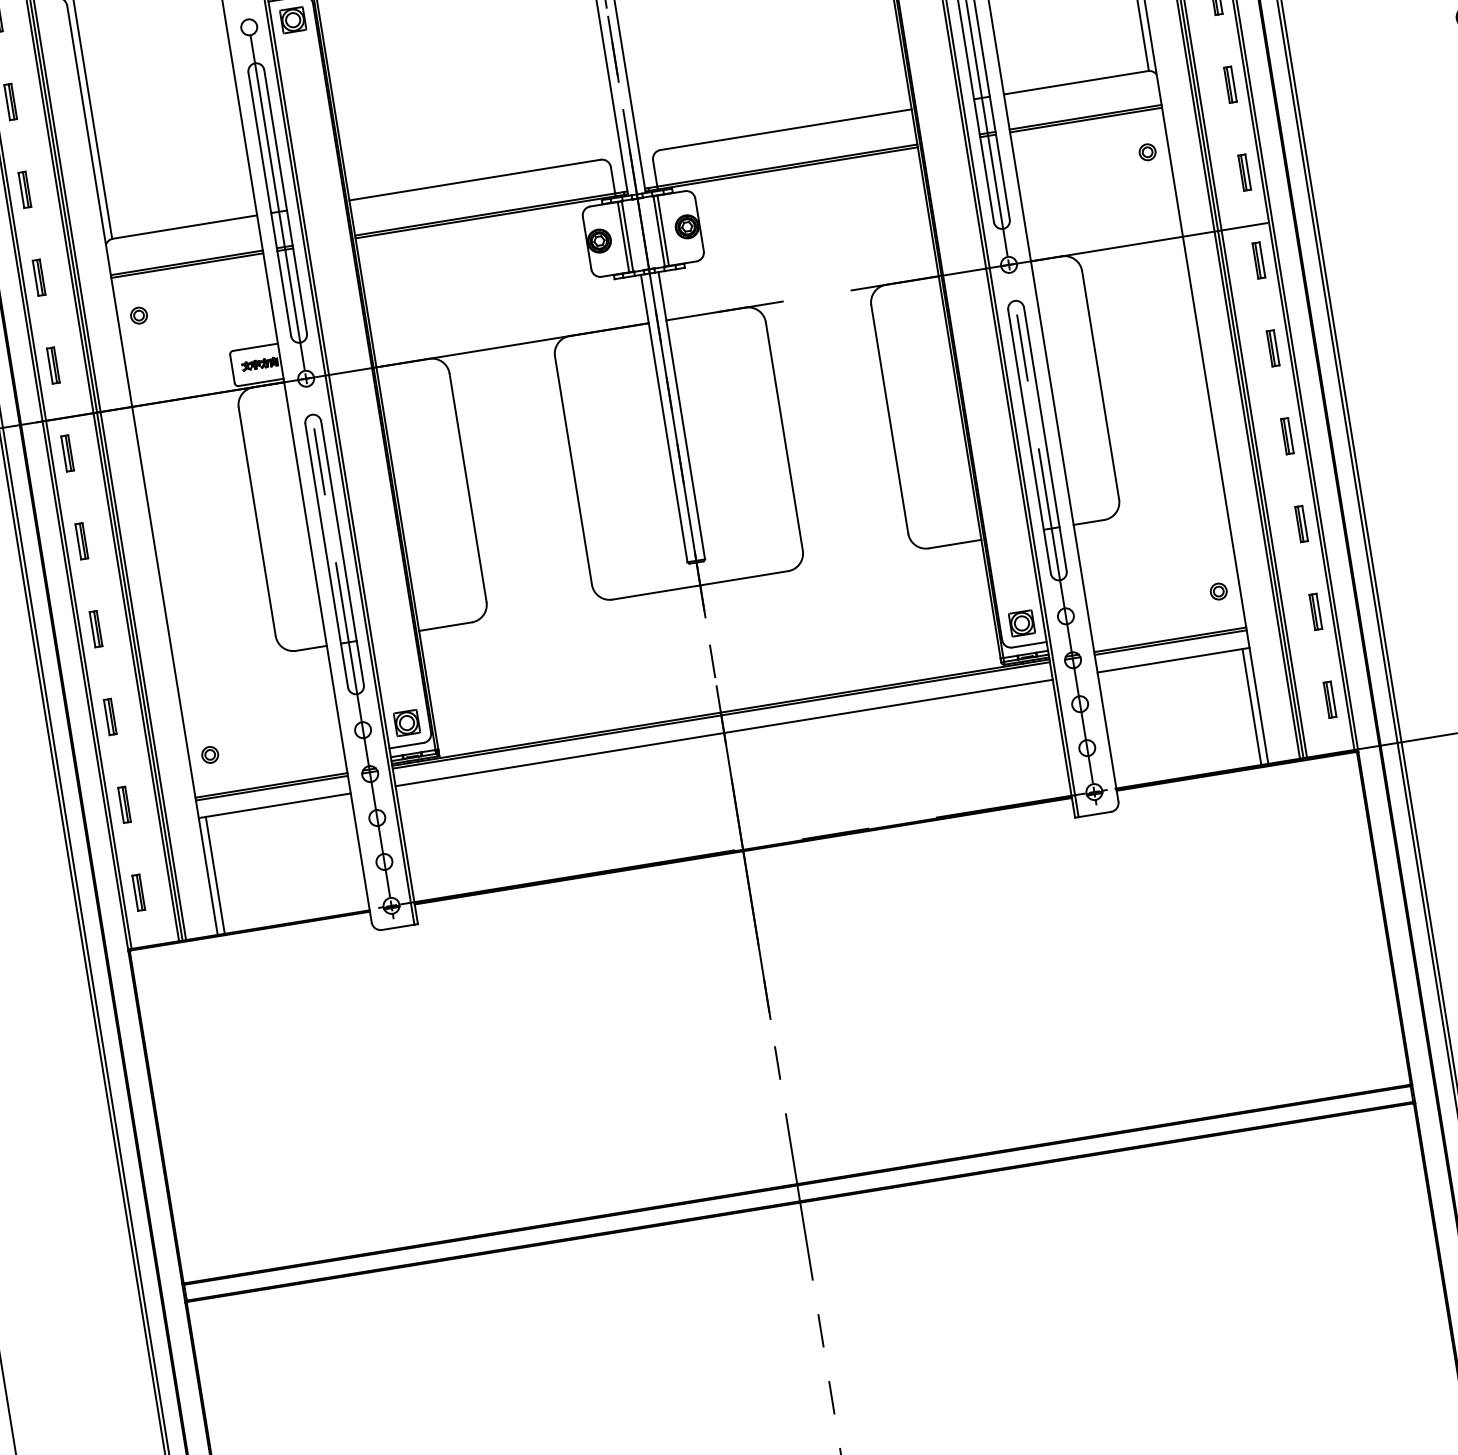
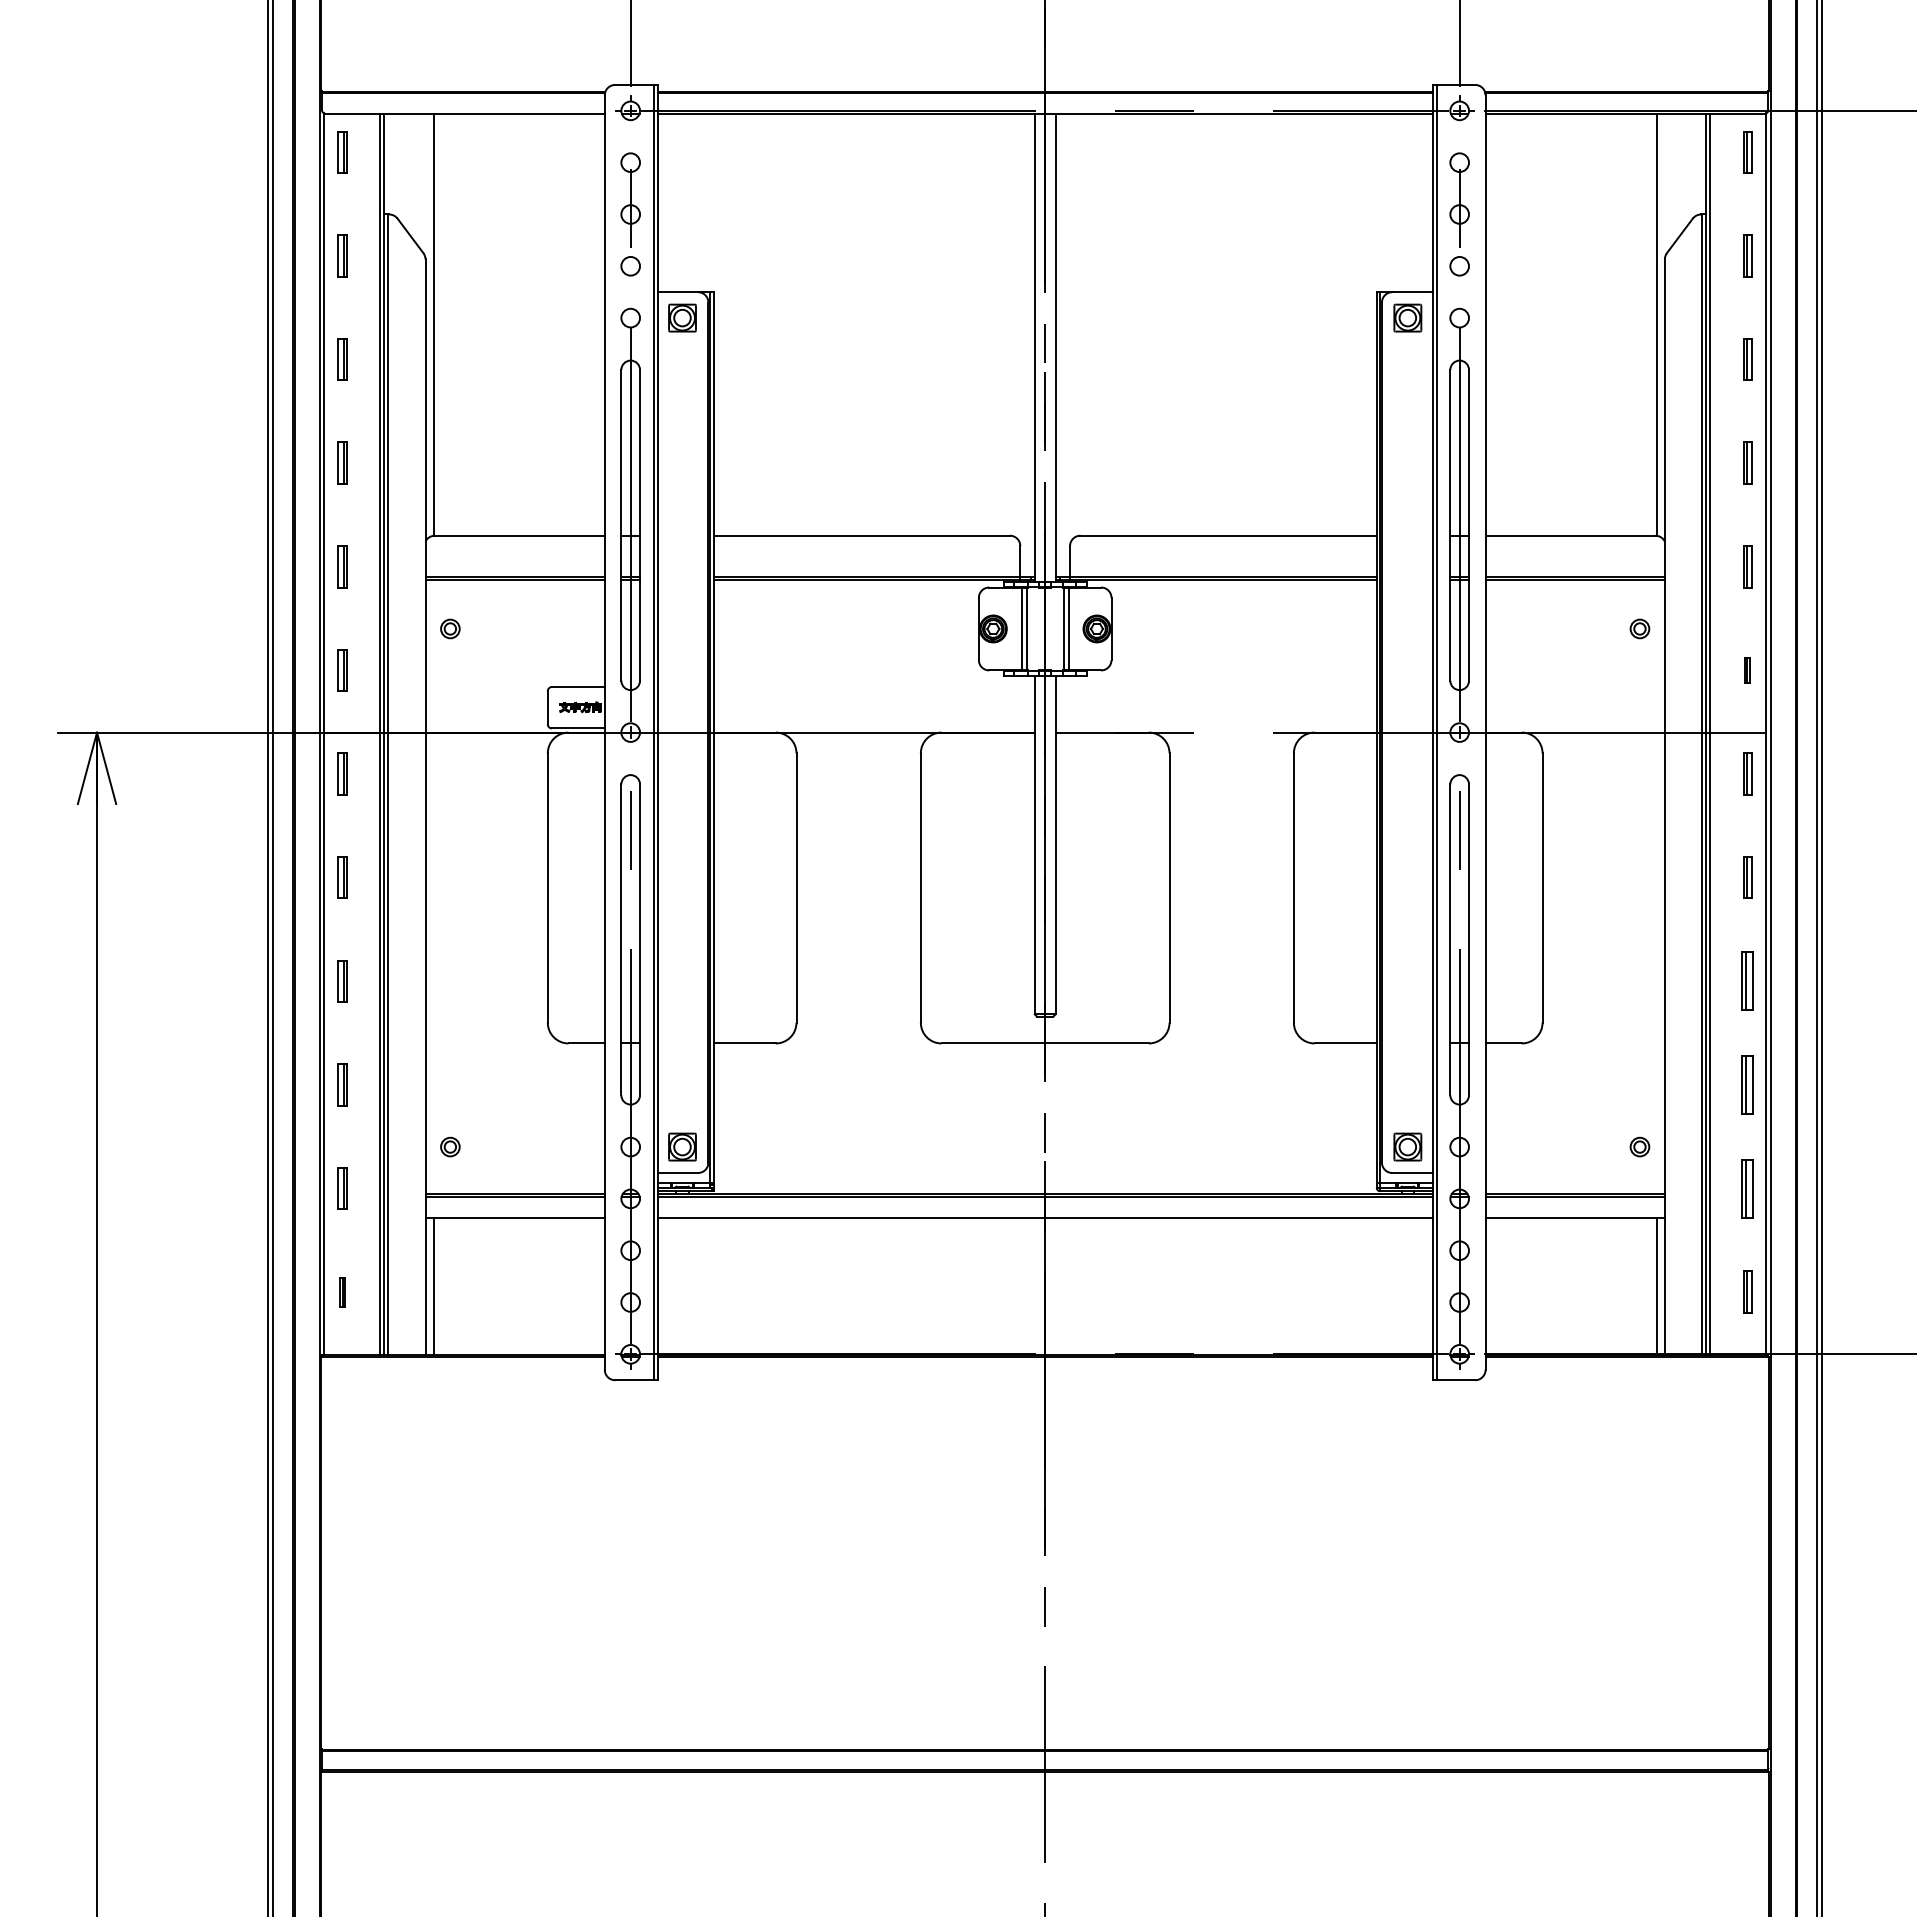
part: (1244, 172) -> (1747, 670), size x0.6
part: (1287, 436) -> (1747, 981), size x1.4
part: (1301, 523) -> (1747, 1084), size x1.4
part: (1315, 611) -> (1747, 1188), size x1.4
part: (138, 892) -> (342, 1291), size x0.7

